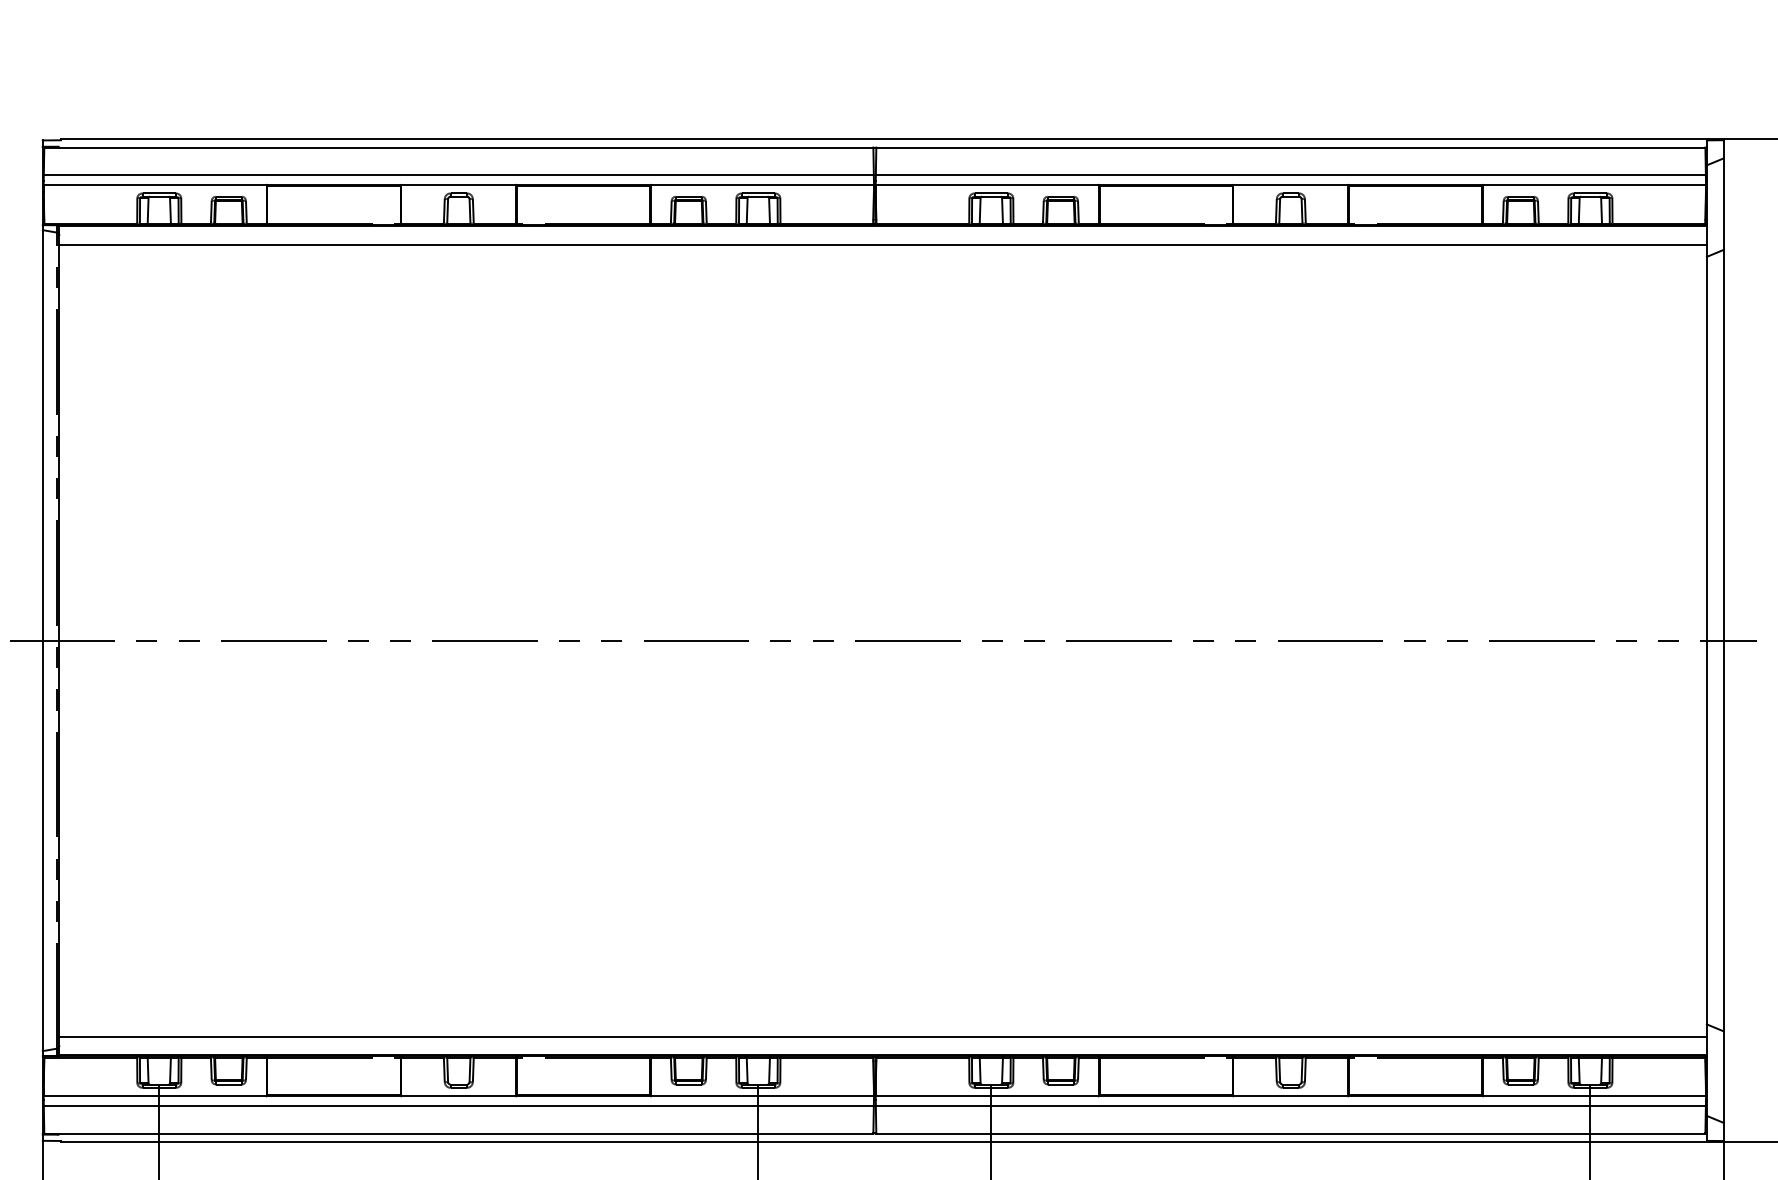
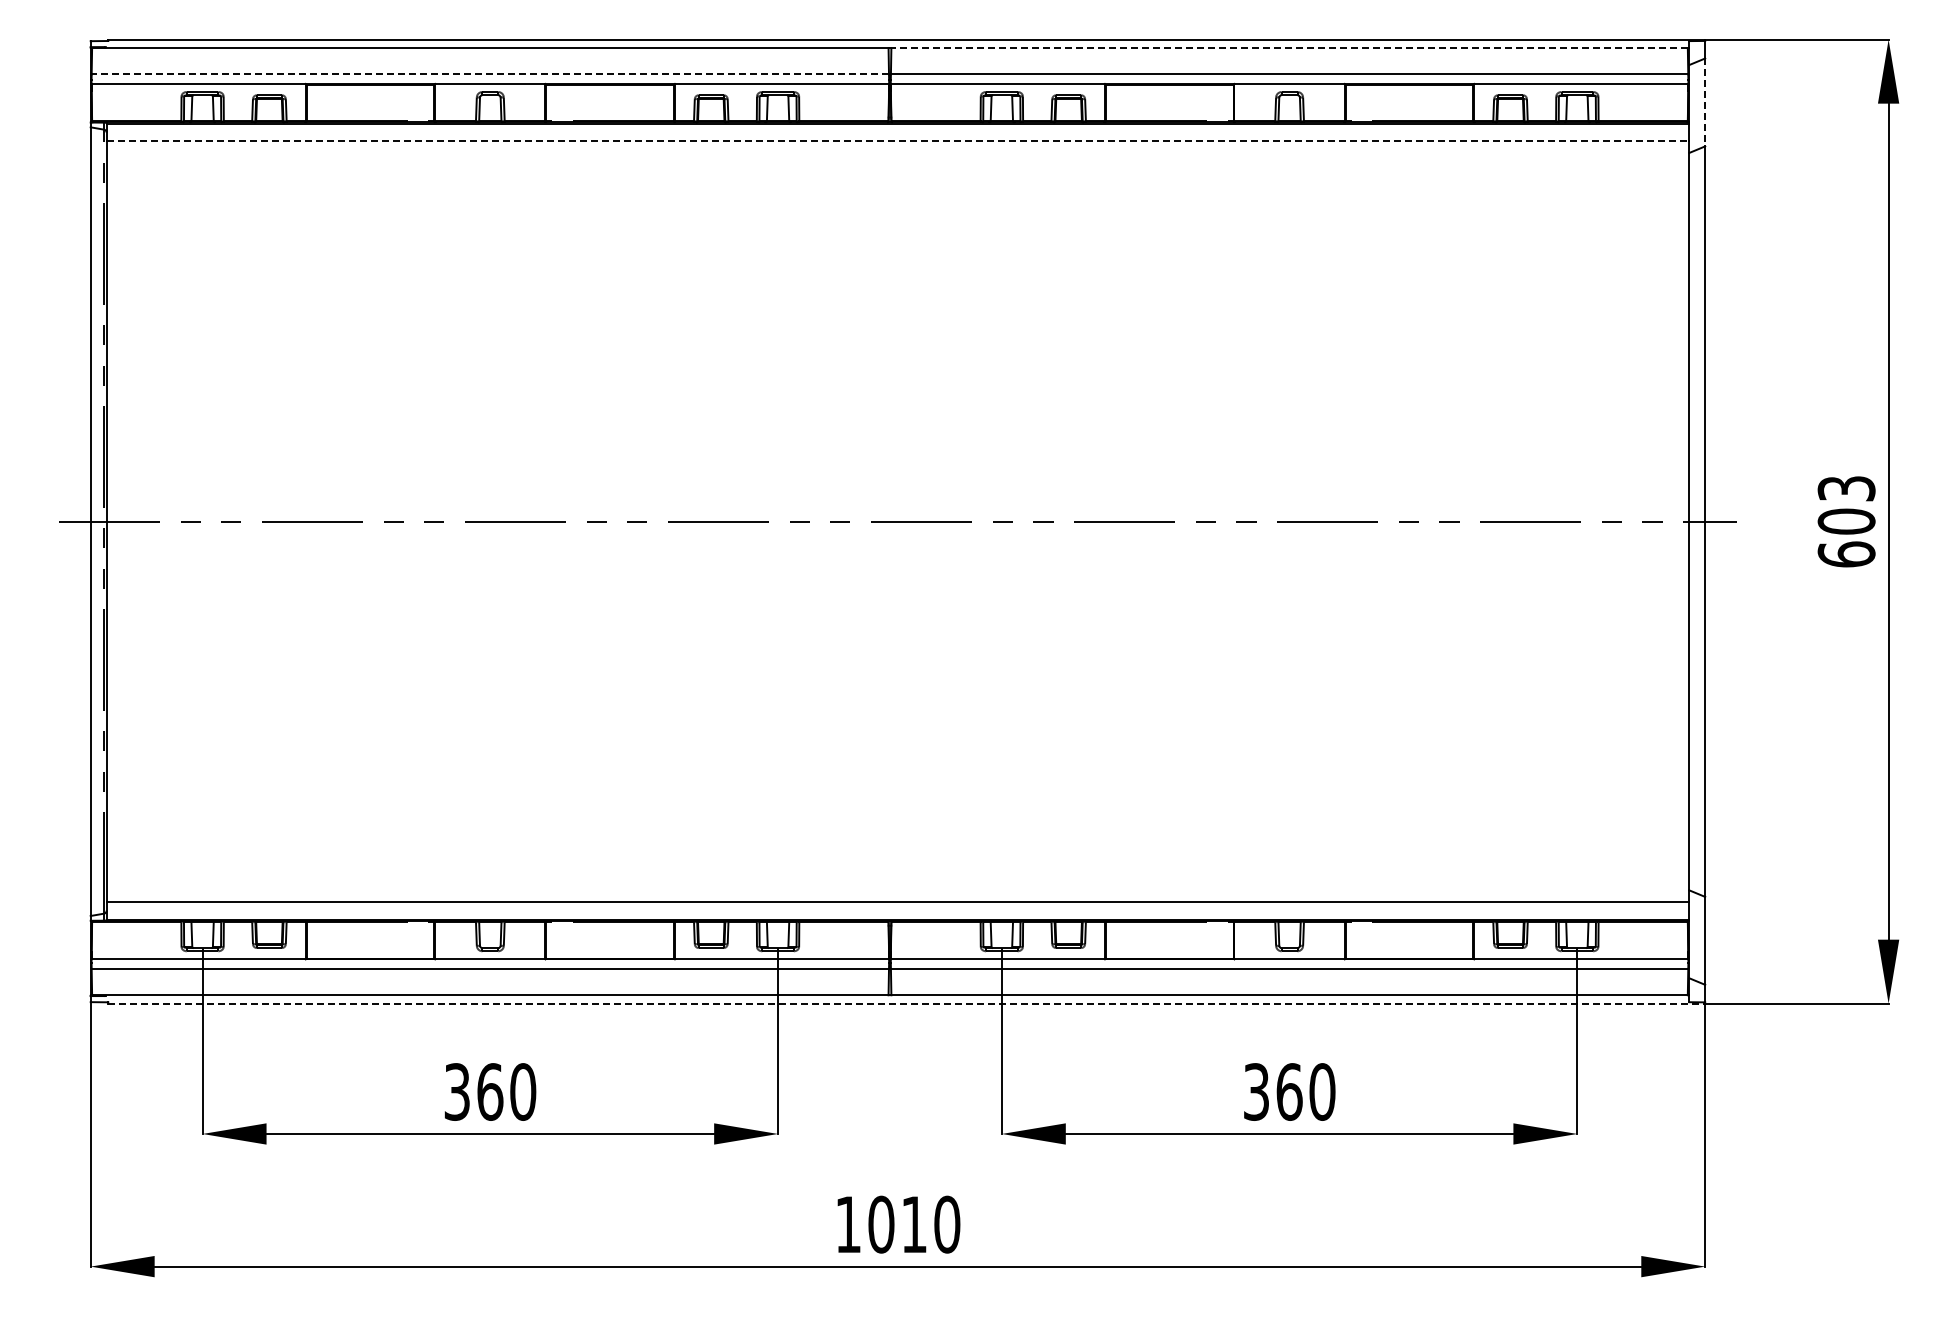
line: (1290, 148) -> (1289, 48), solid -> dashed
line: (459, 175) -> (490, 74), solid -> dashed
line: (1723, 204) -> (1705, 102), solid -> dashed
line: (883, 244) -> (898, 141), solid -> dashed
line: (893, 1142) -> (907, 1003), solid -> dashed

